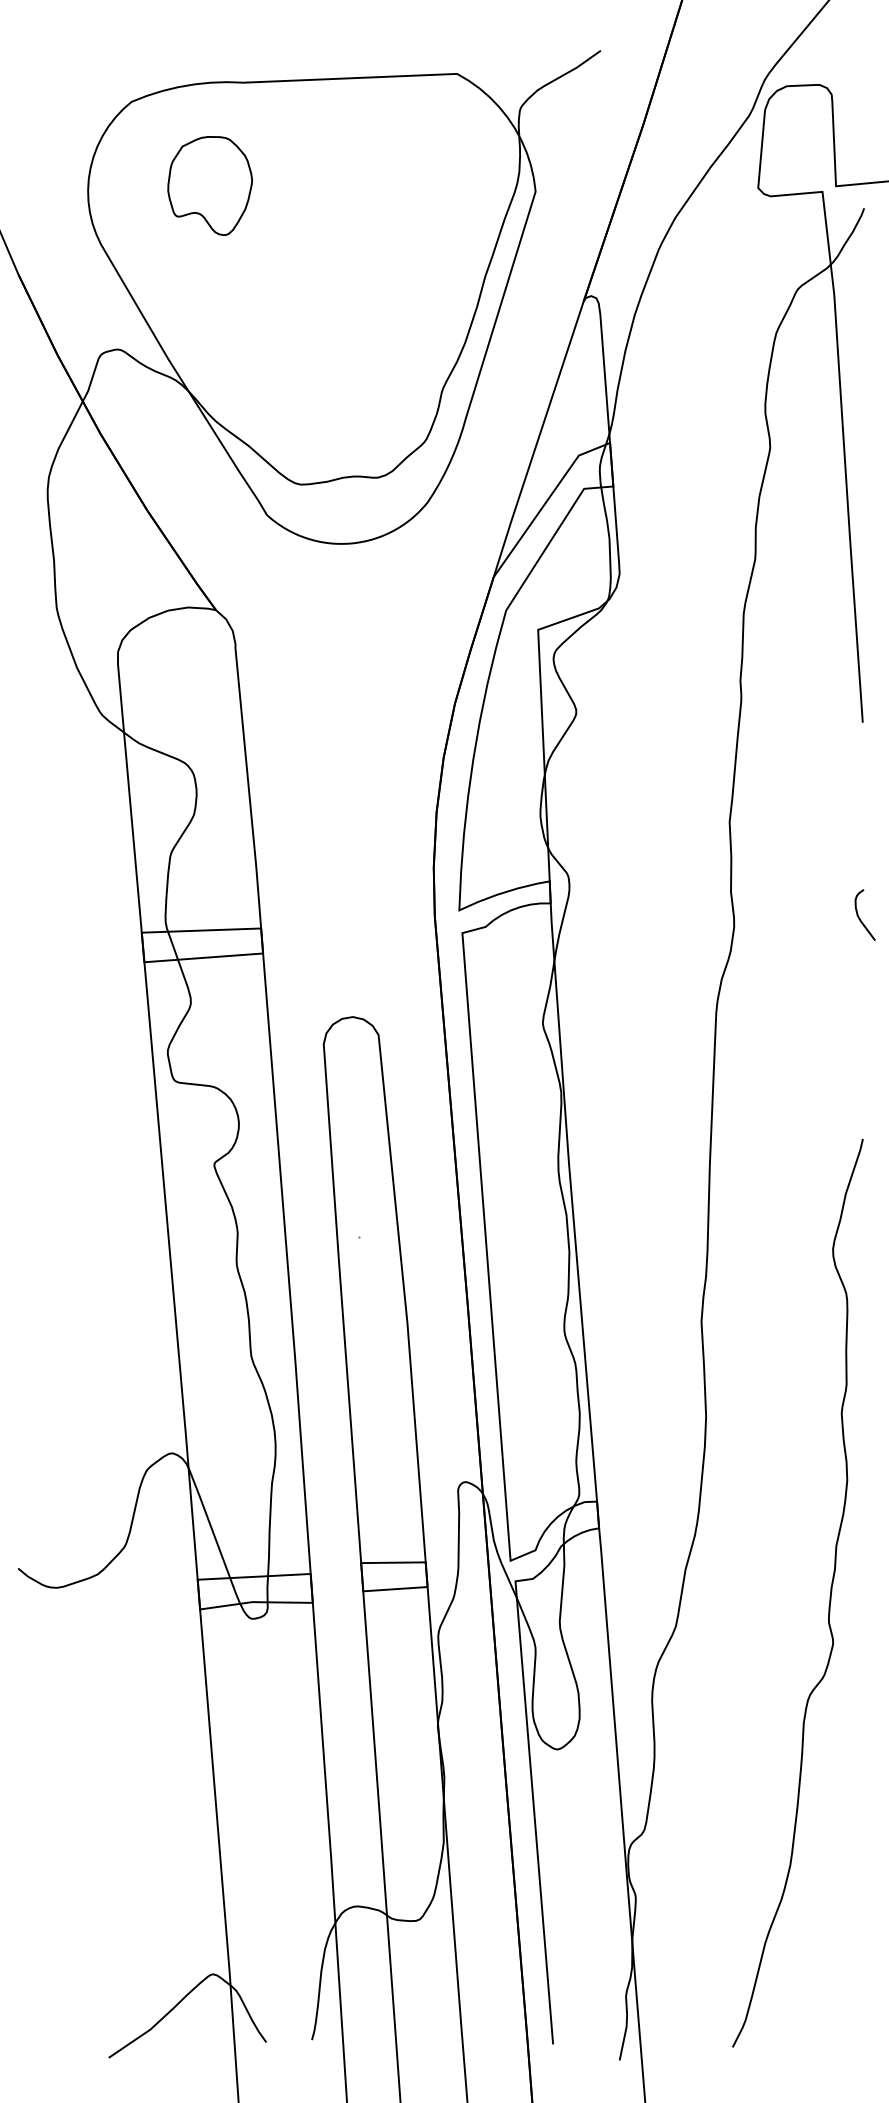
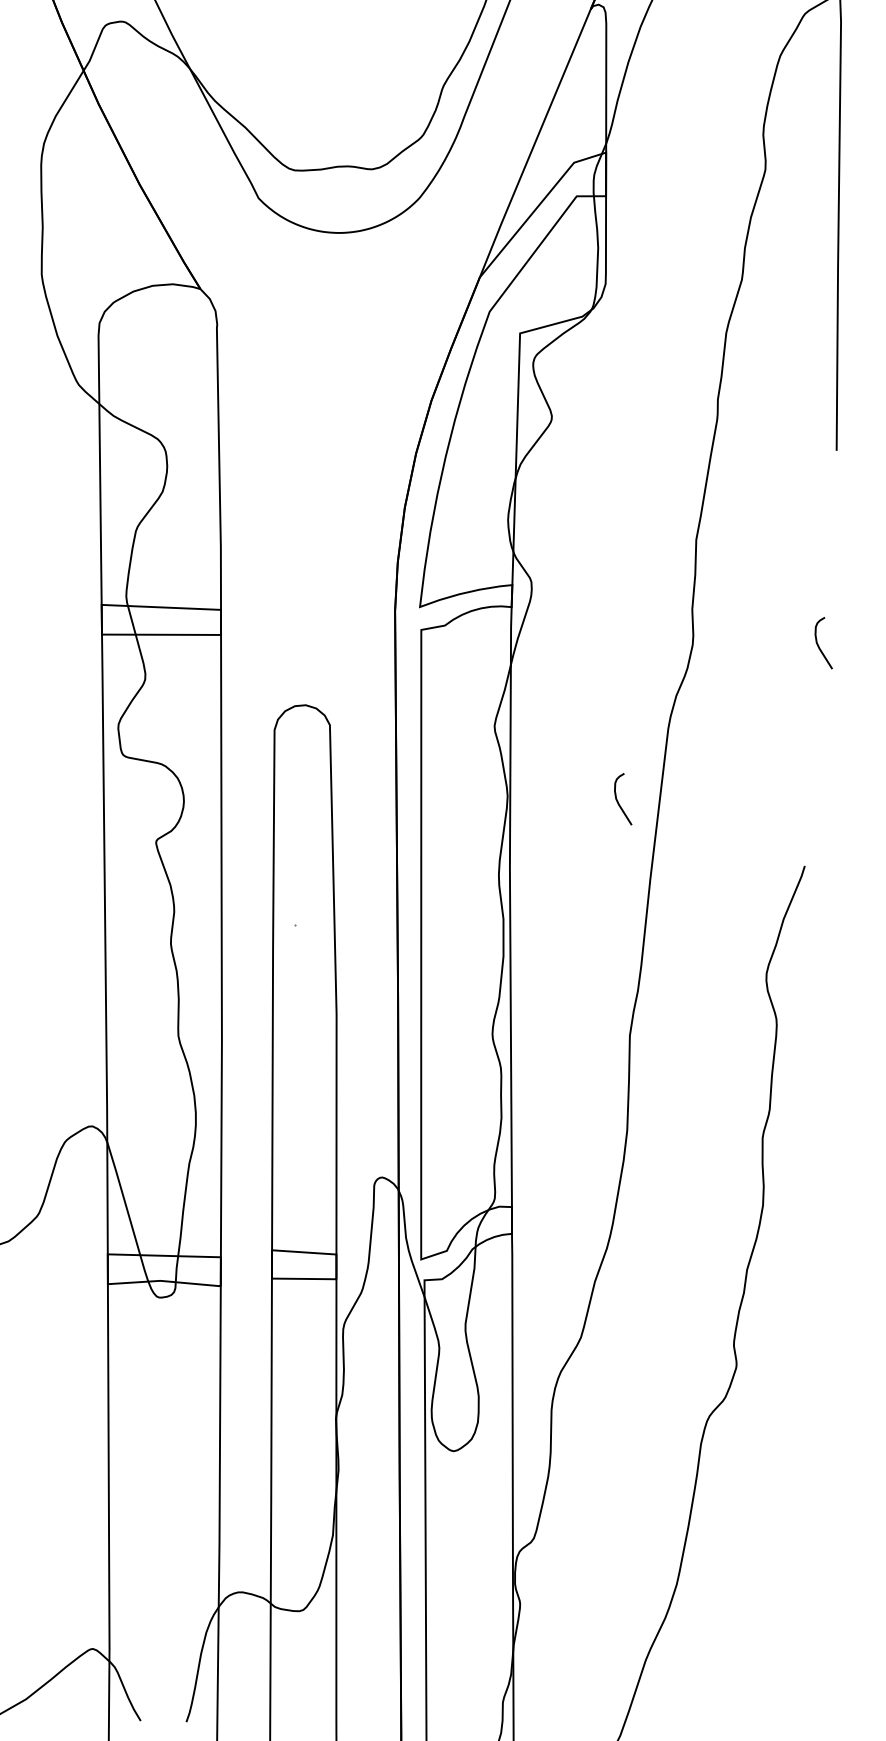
curve: (671, 1087) -> (617, 799), added

